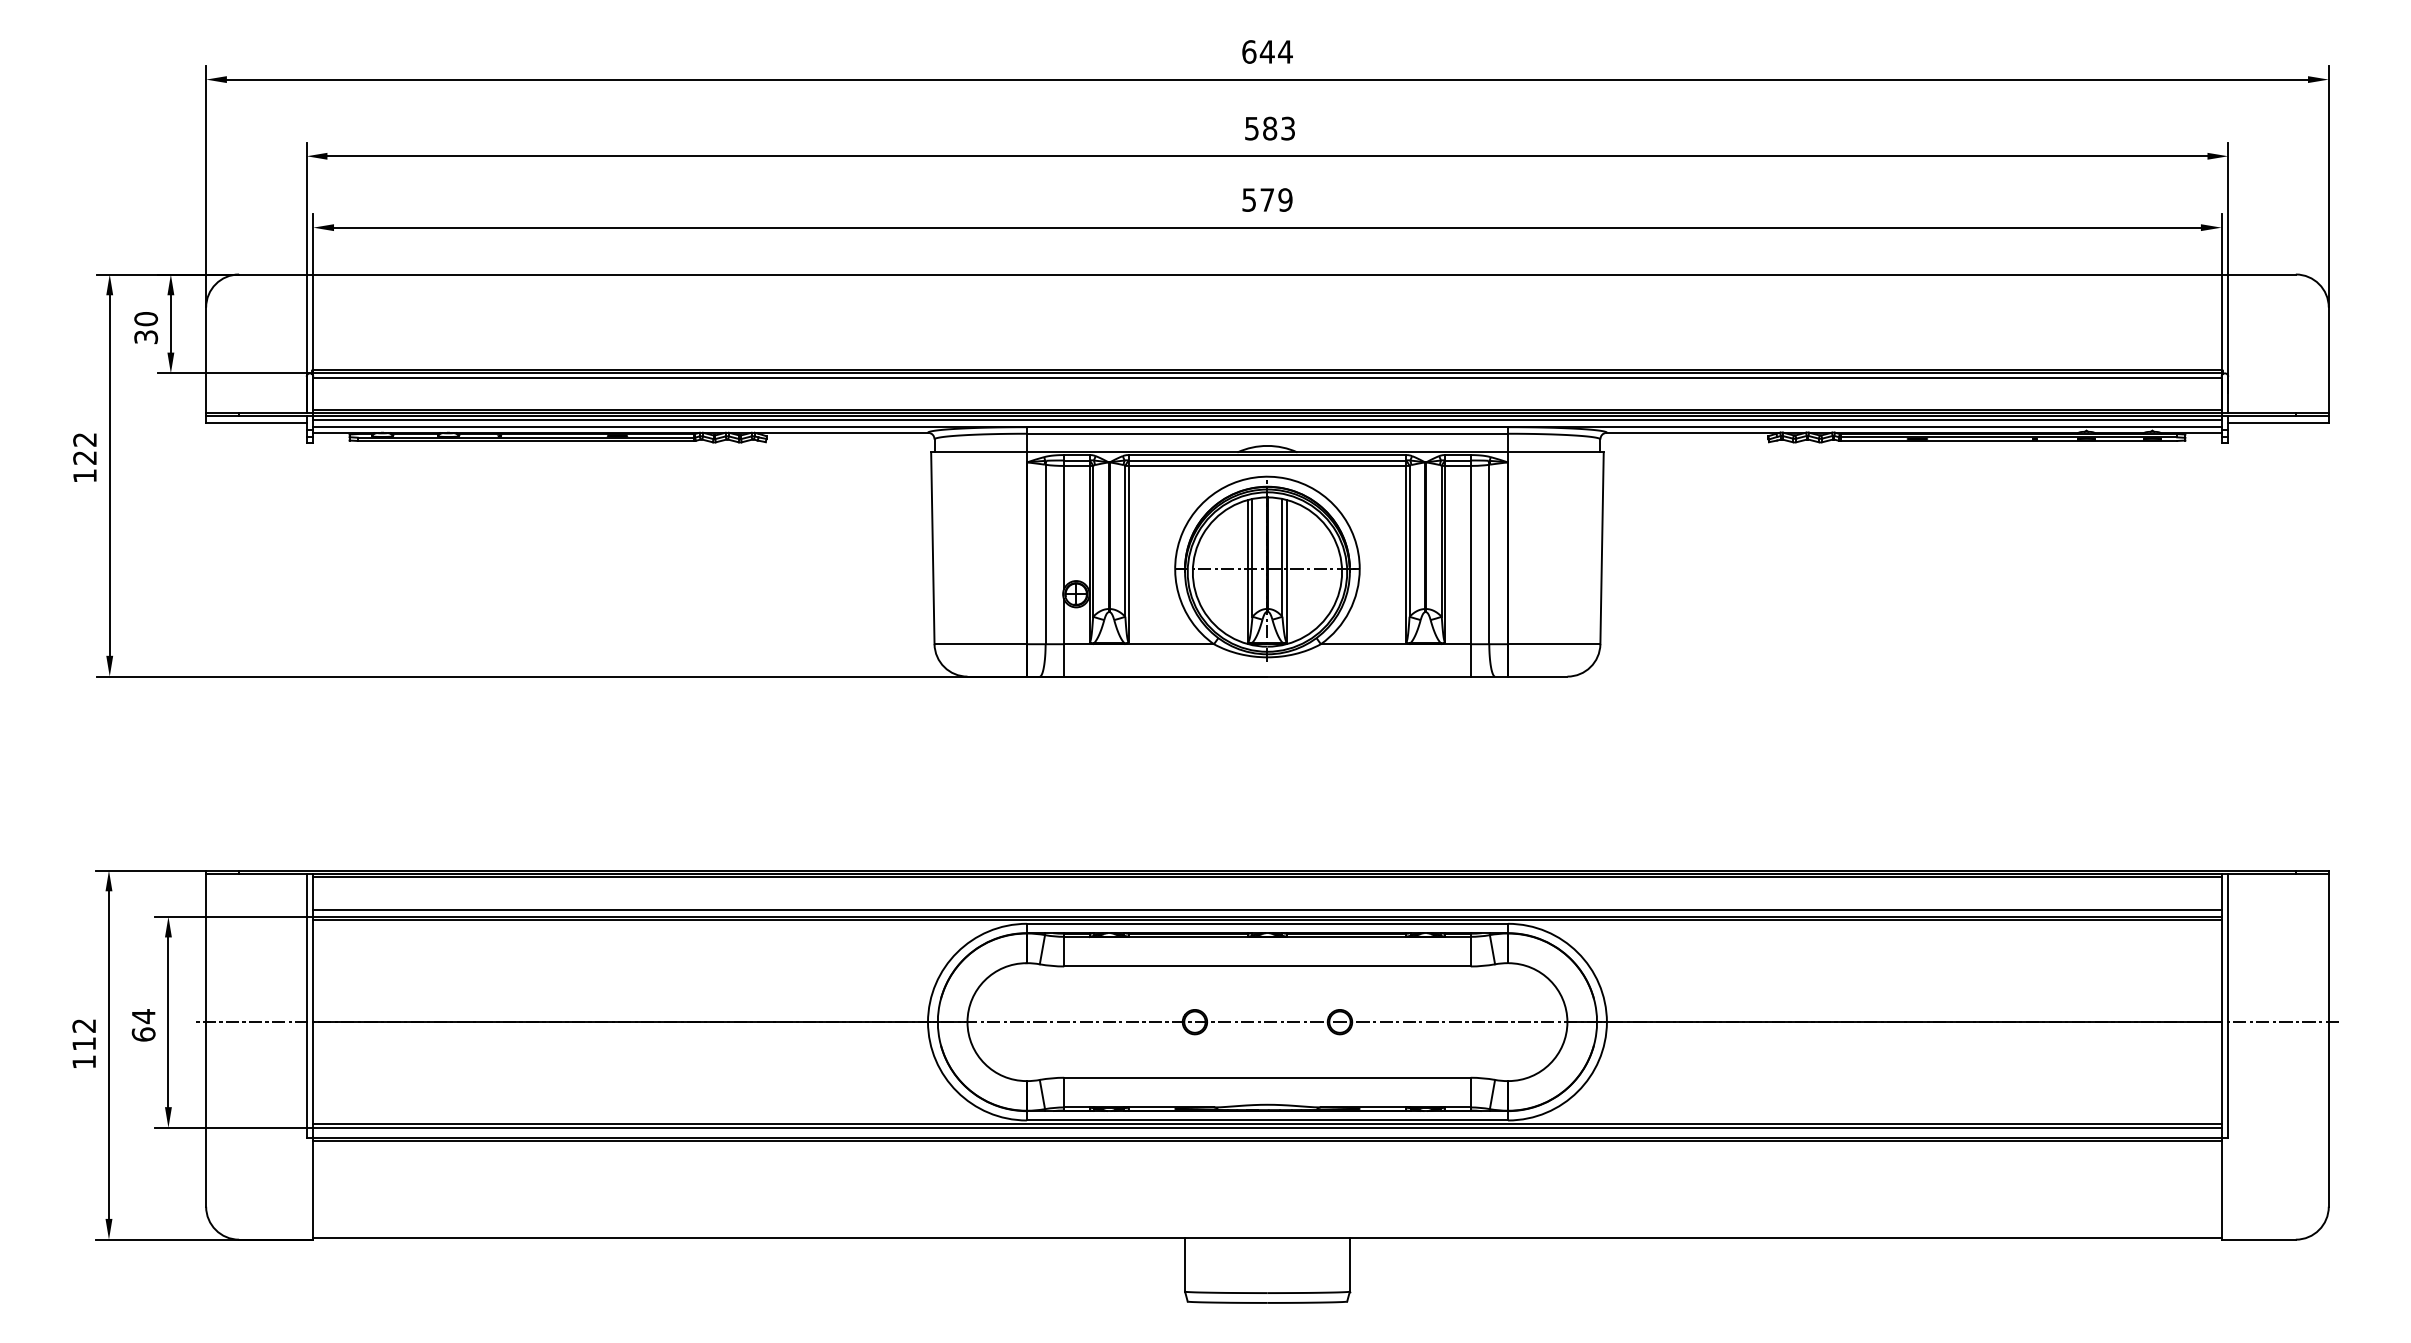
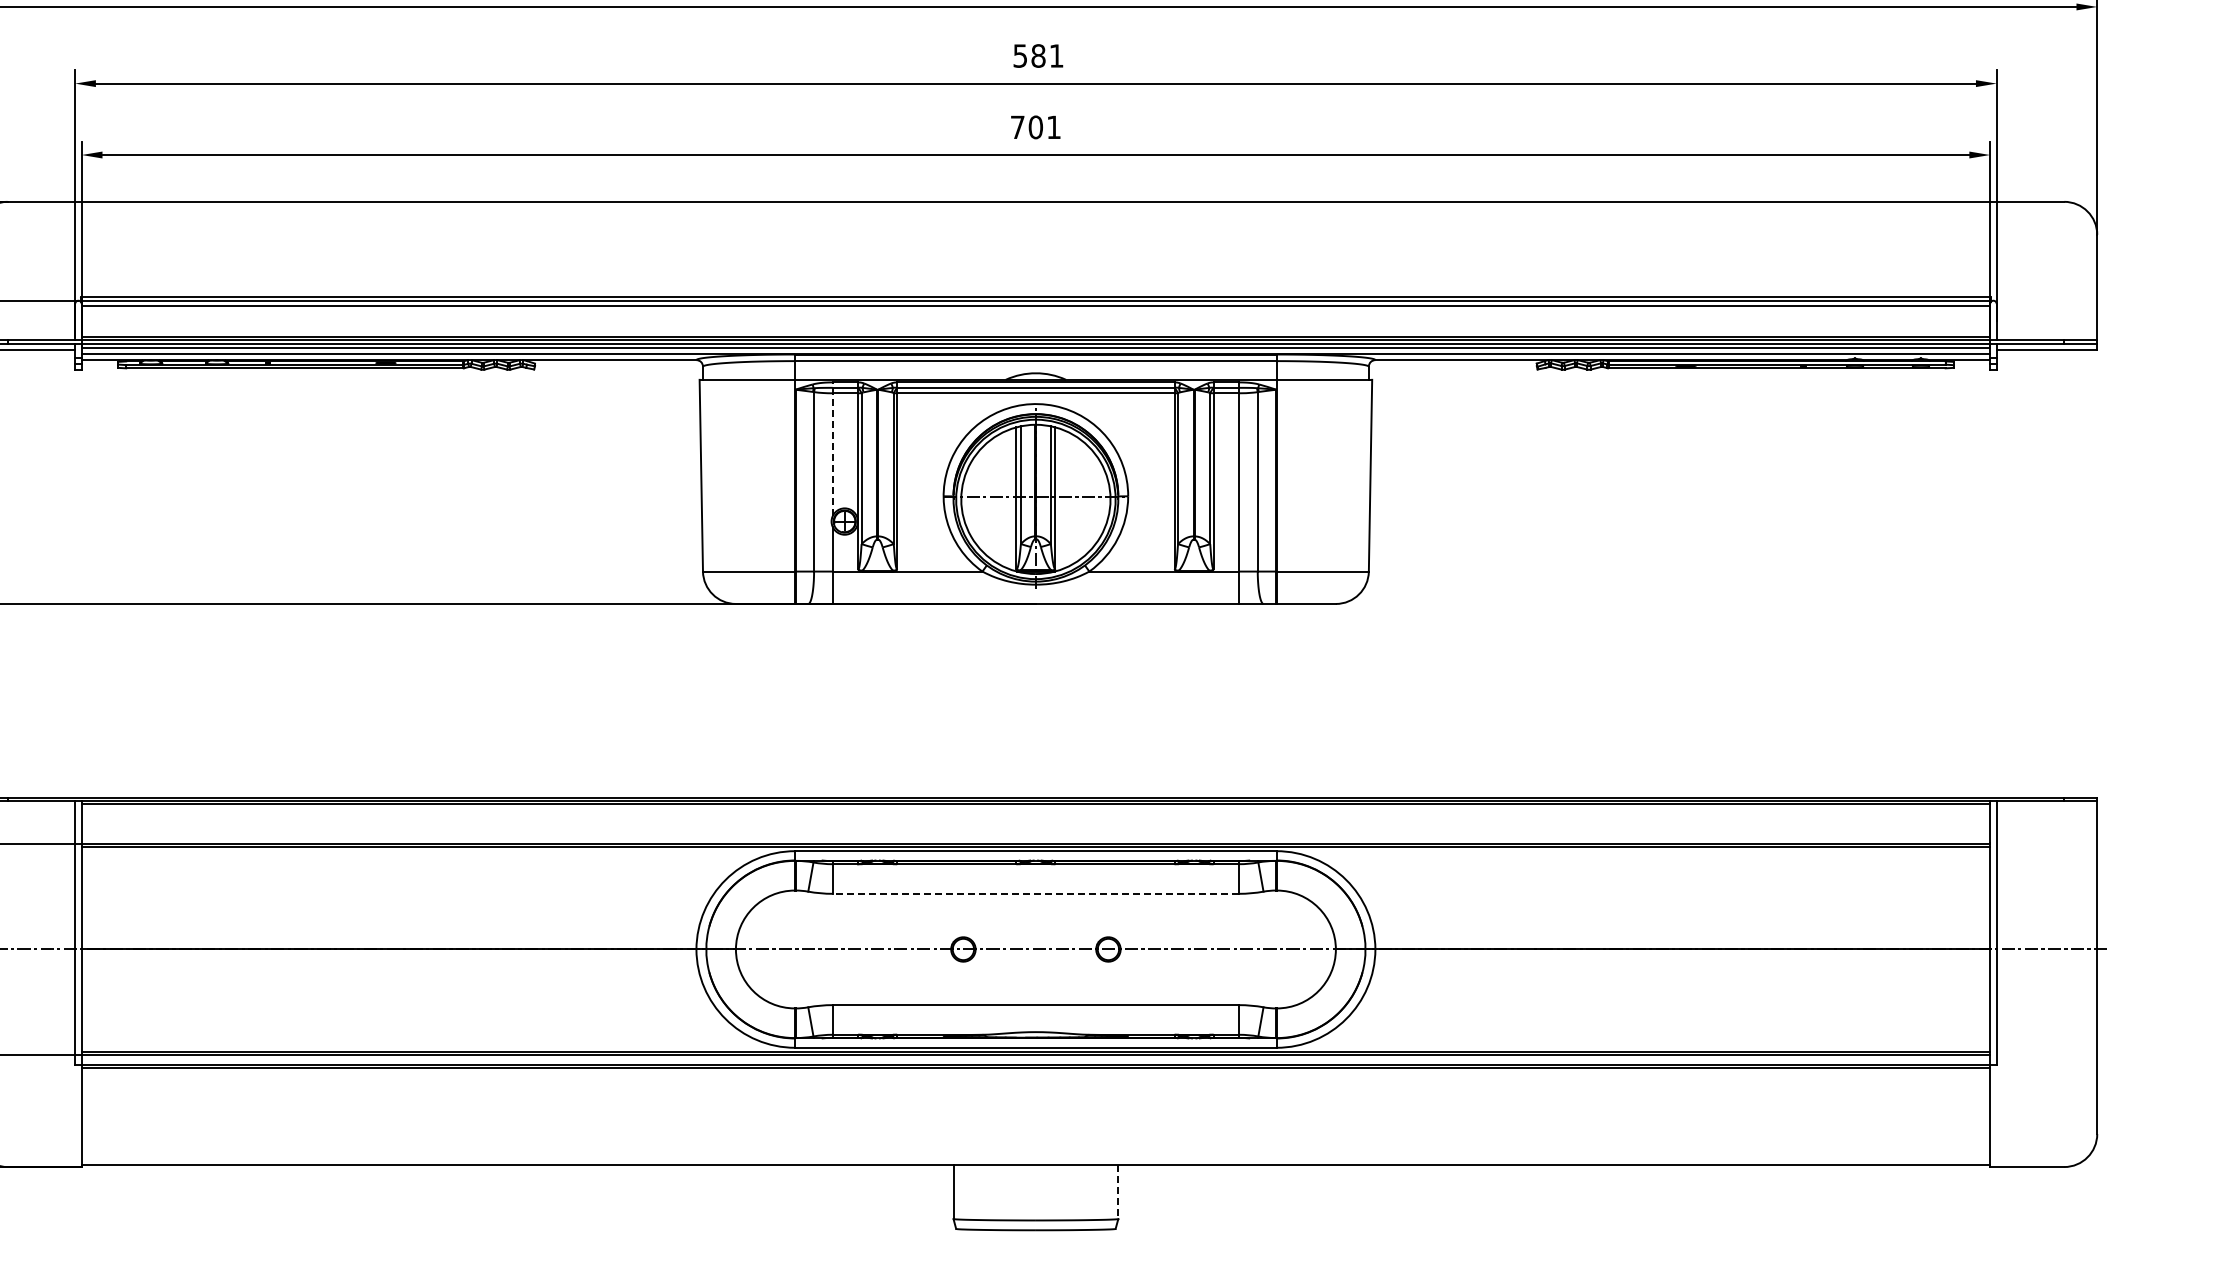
text: (1287, 128) -> (1055, 55), 583 -> 581
text: (1267, 199) -> (1035, 126), 579 -> 701
line: (1064, 522) -> (832, 449), solid -> dashed
line: (1267, 910) -> (1035, 837), removed
line: (1266, 966) -> (1034, 893), solid -> dashed
line: (1349, 1264) -> (1117, 1191), solid -> dashed

